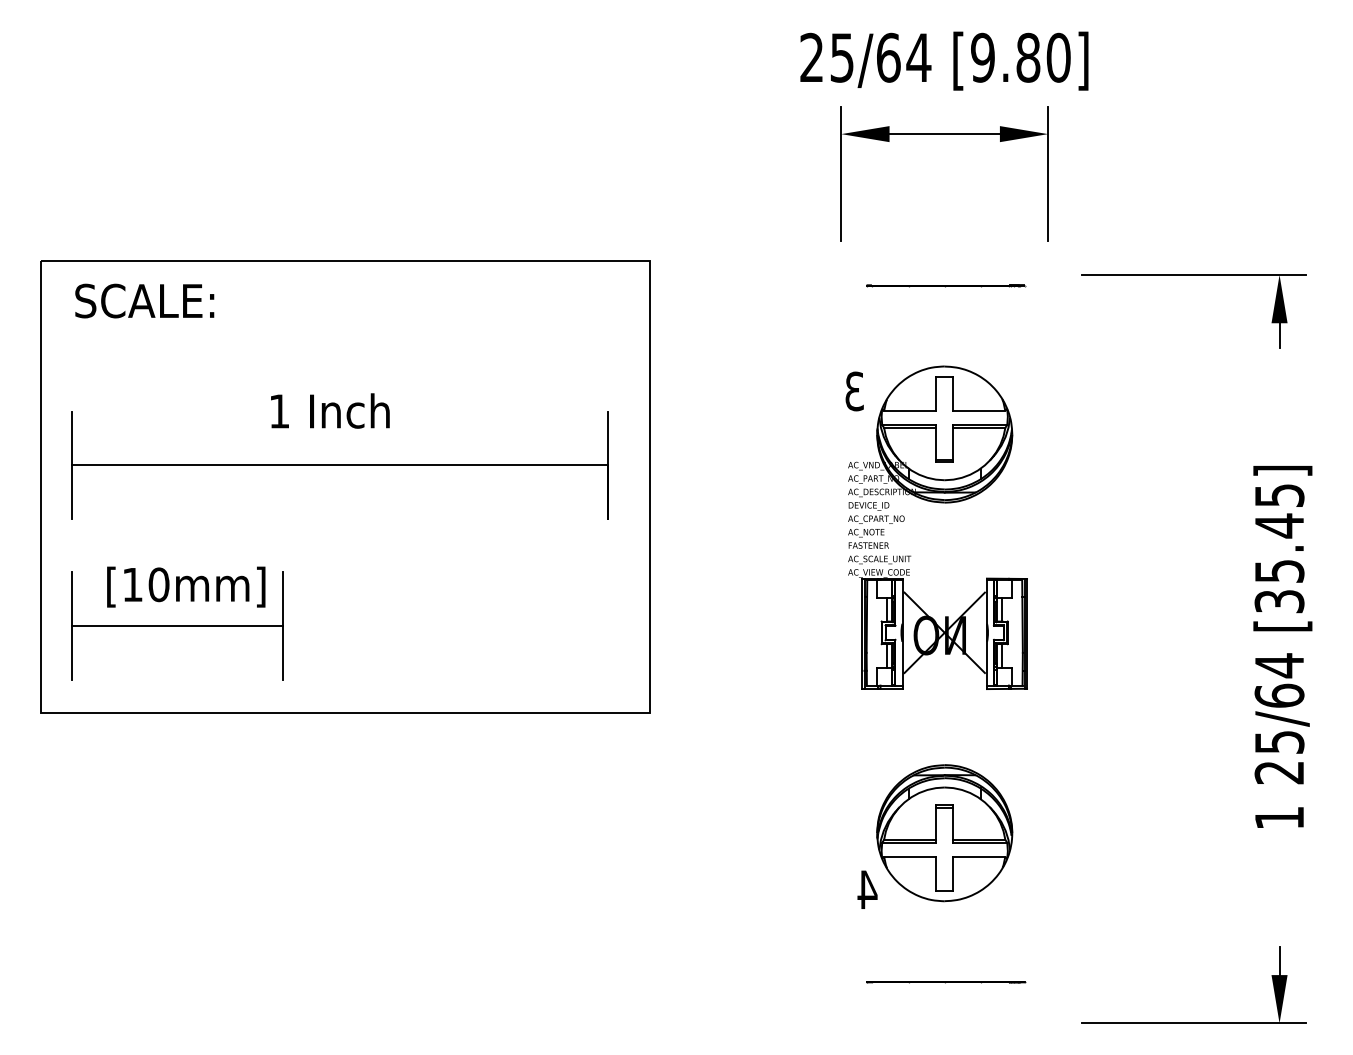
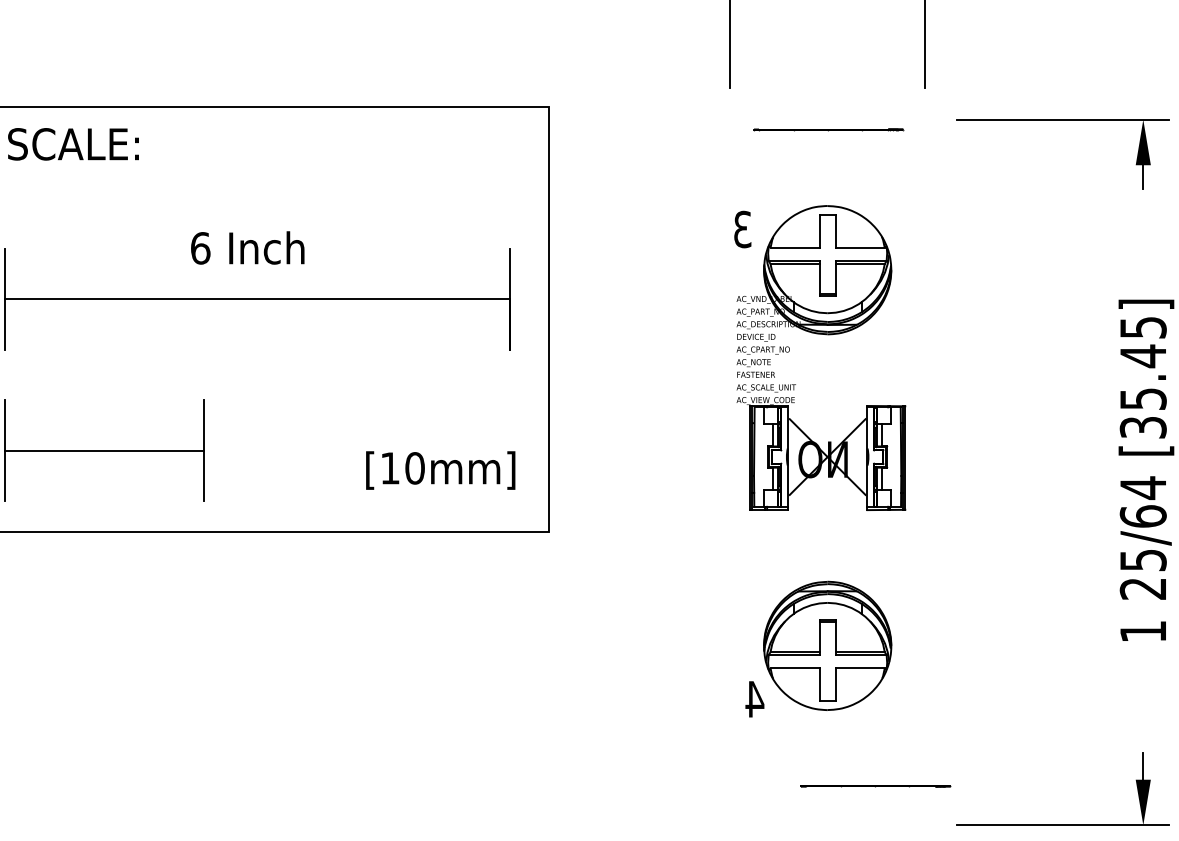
text: (279, 411) -> (200, 248), 1 -> 6
text: (186, 586) -> (440, 469), moved
line: (946, 982) -> (876, 786), moved

